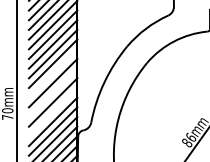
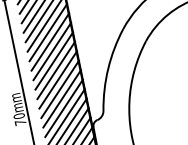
line: (52, 73) -> (55, 70), added
line: (52, 92) -> (59, 89), added
line: (52, 112) -> (63, 108), added

